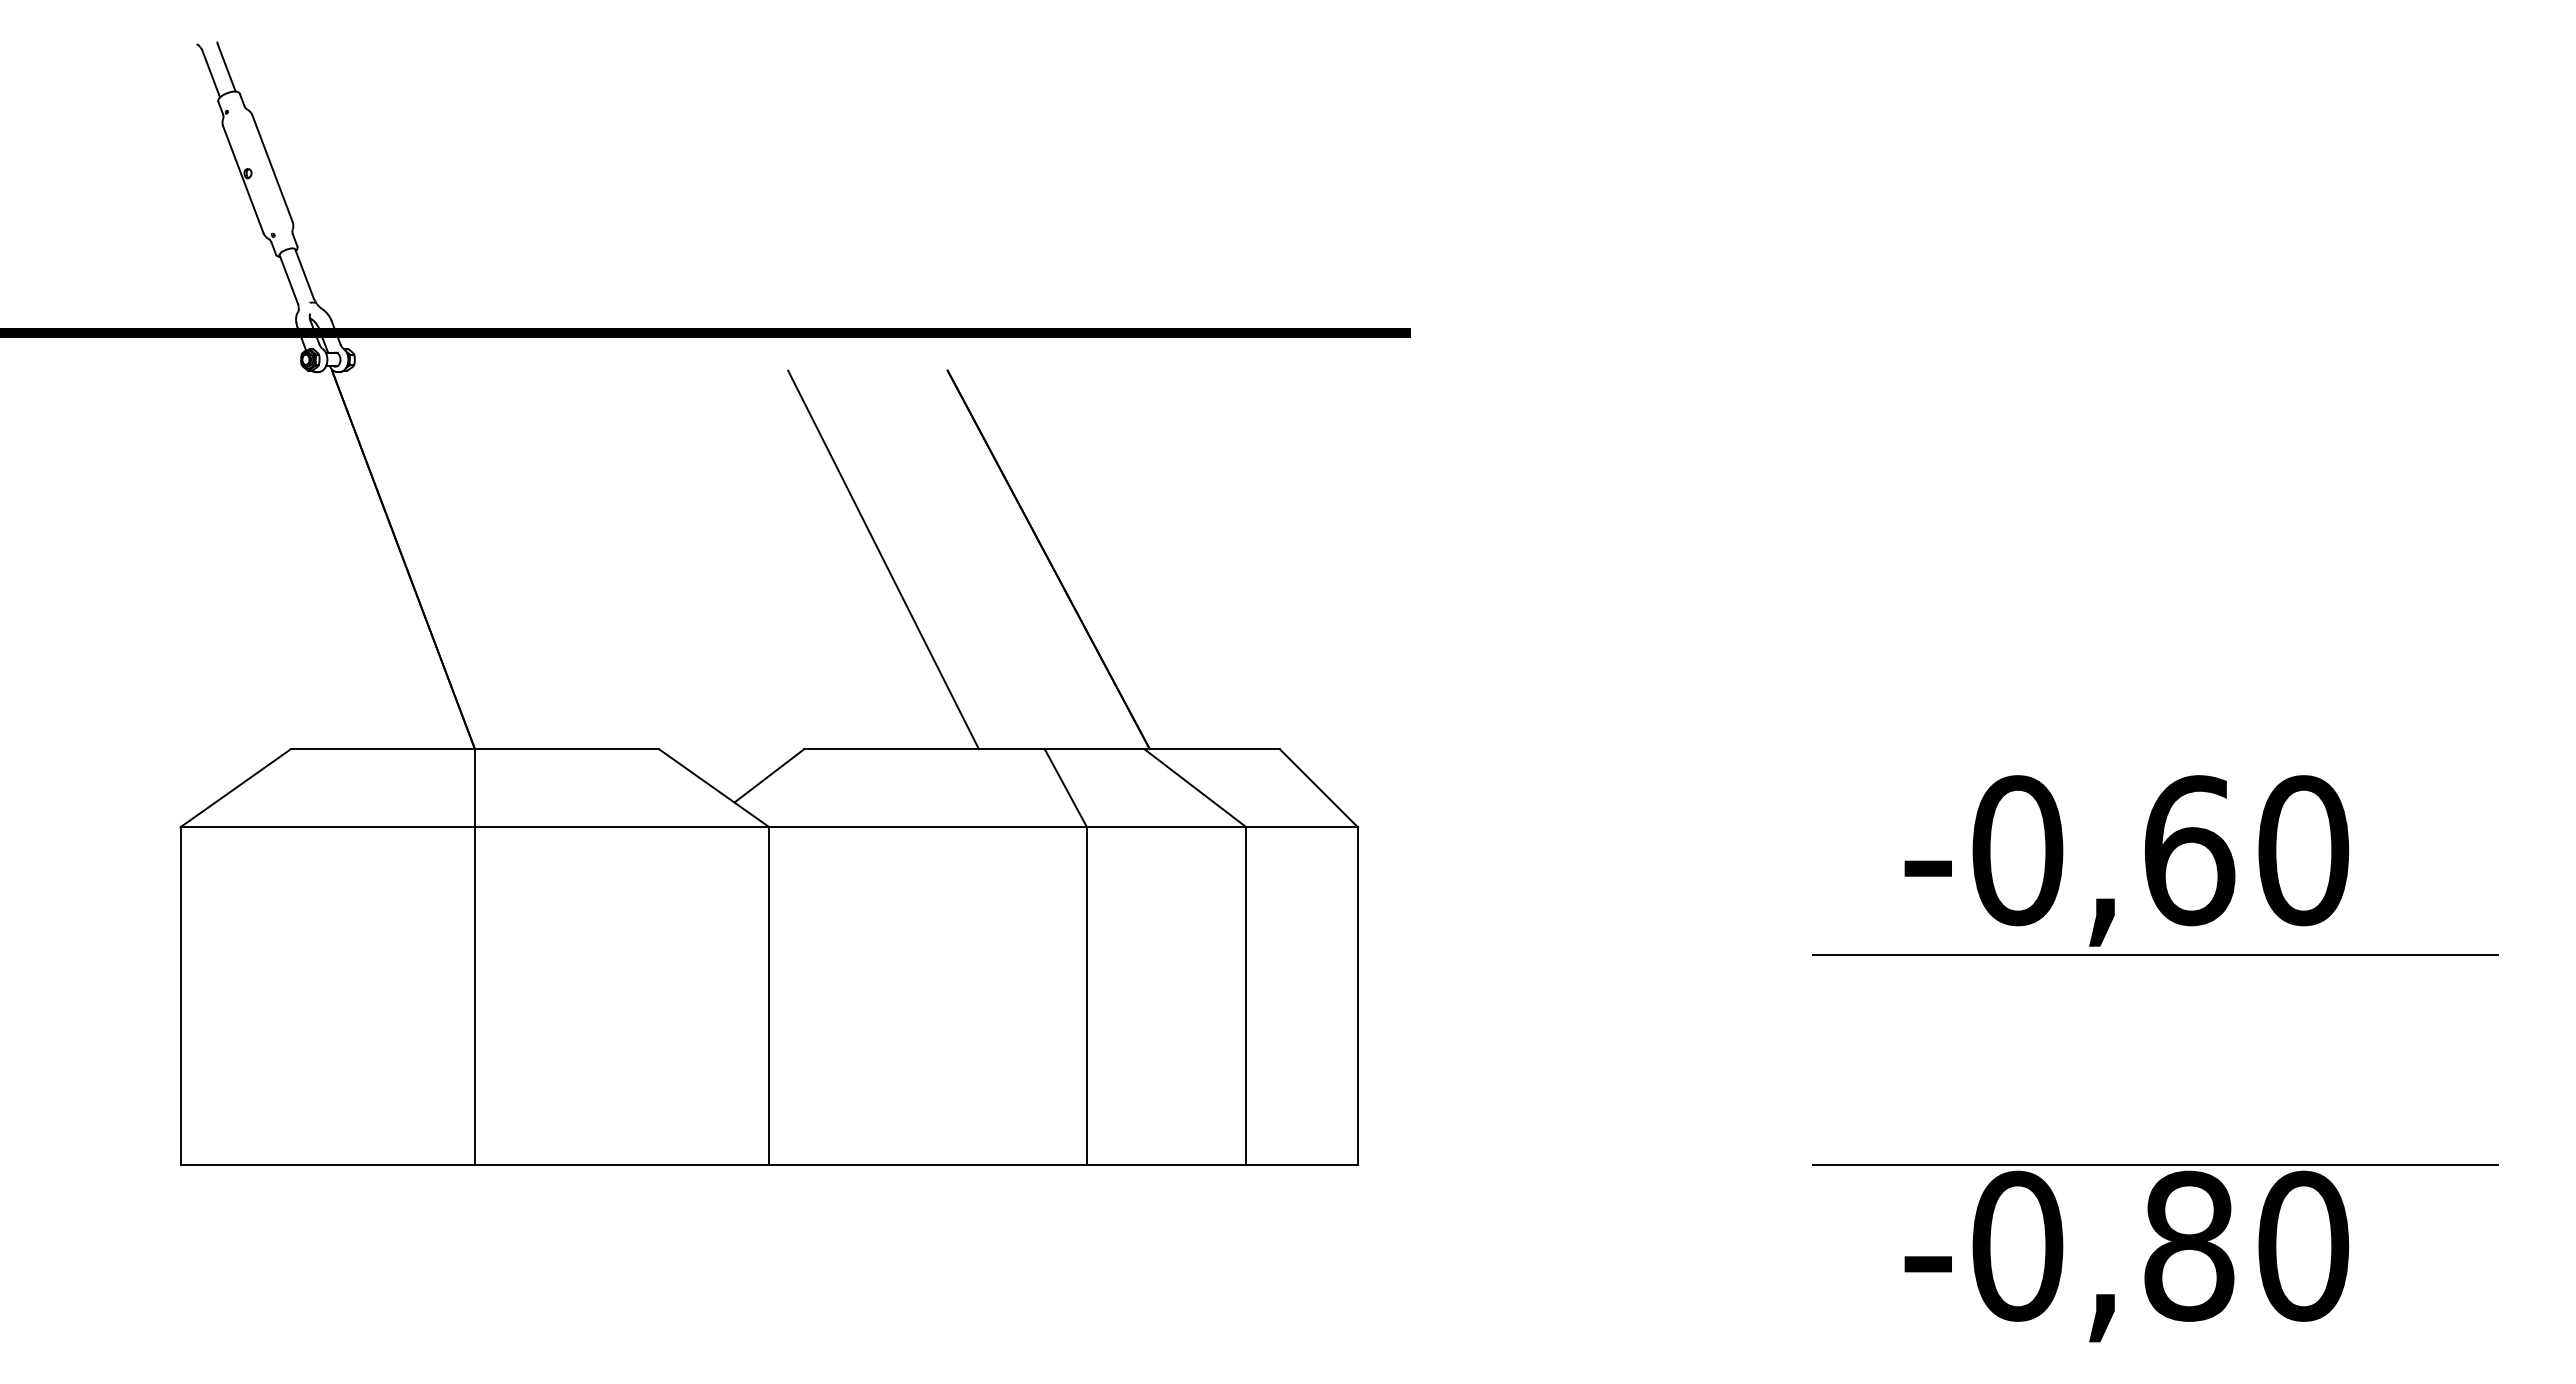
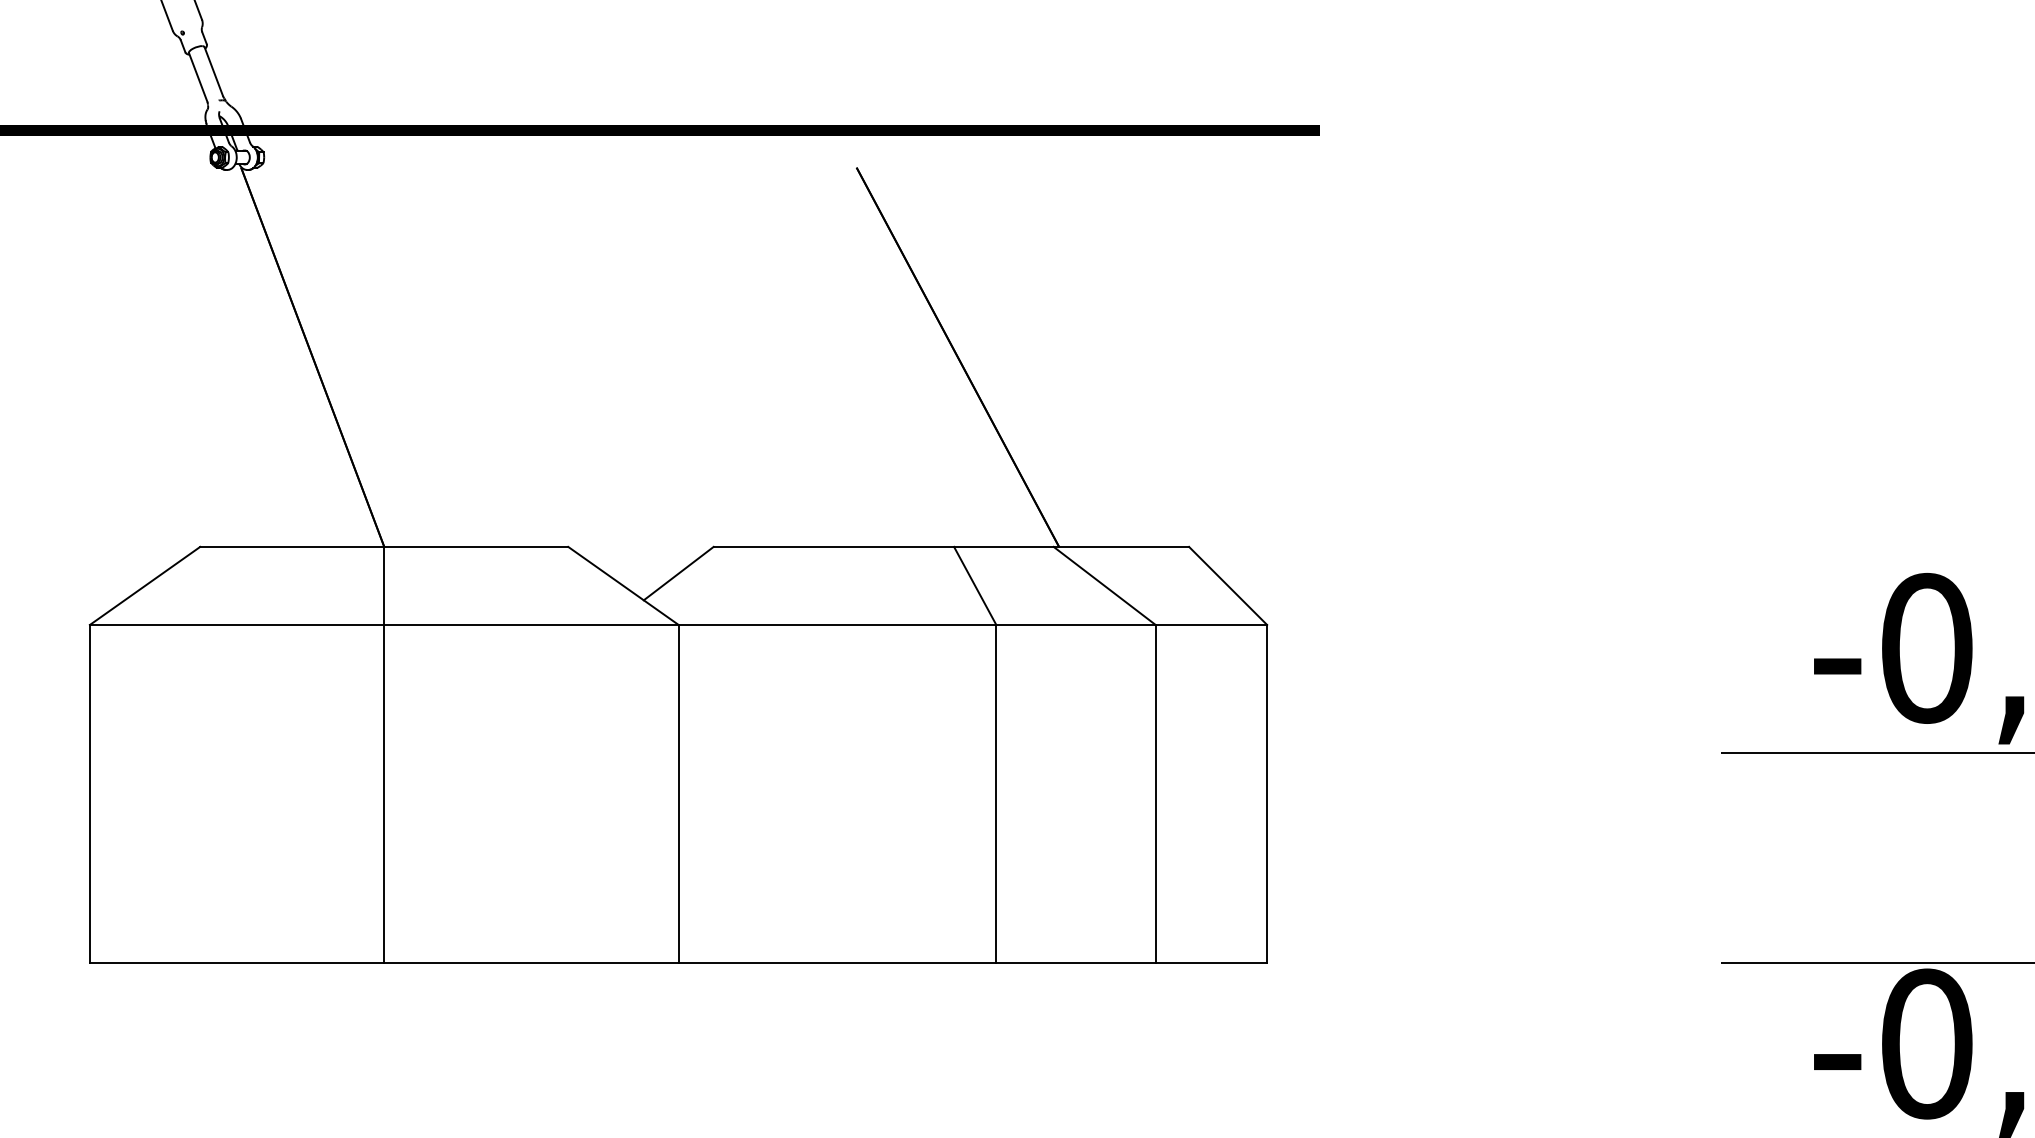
line: (883, 559) -> (792, 357), removed

